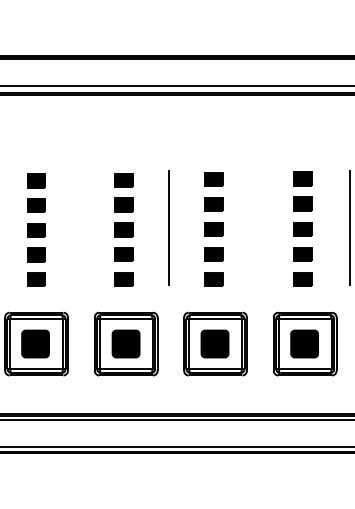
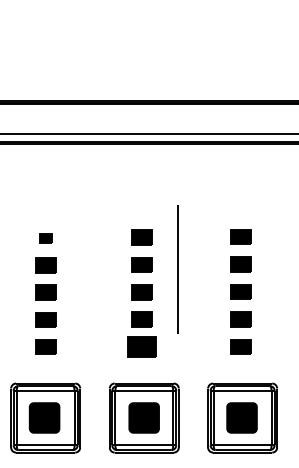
part: (36, 180) -> (45, 238), size x0.6
line: (168, 227) -> (177, 268), moved
part: (123, 279) -> (141, 346), size x1.4

